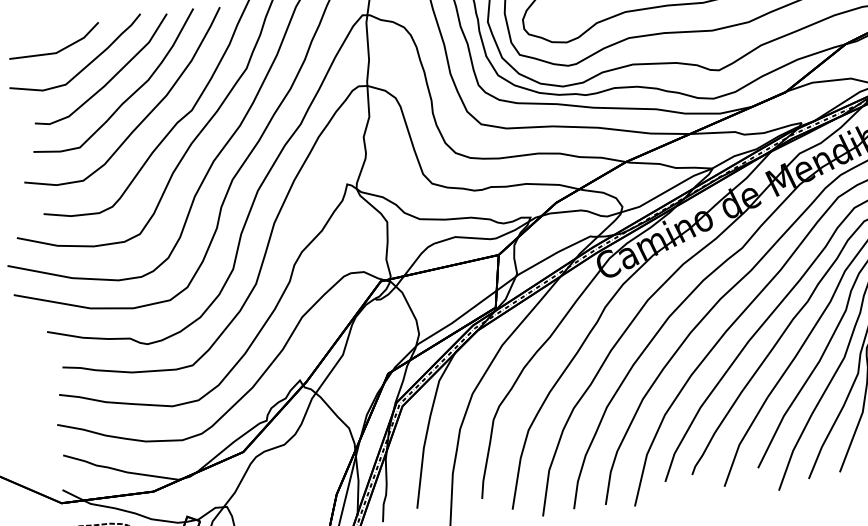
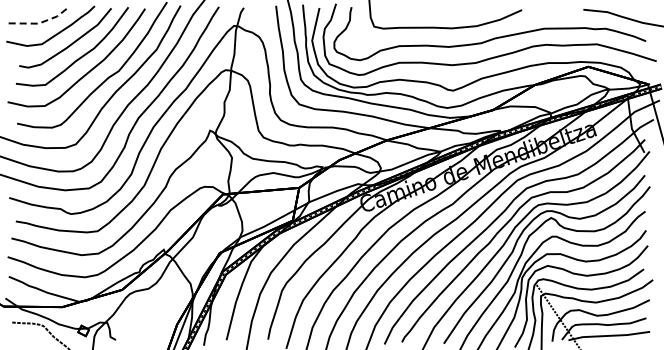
line: (60, 50) -> (41, 22), solid -> dashed

